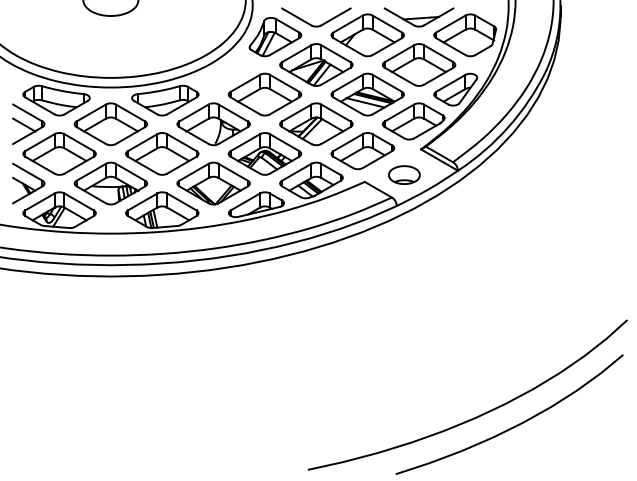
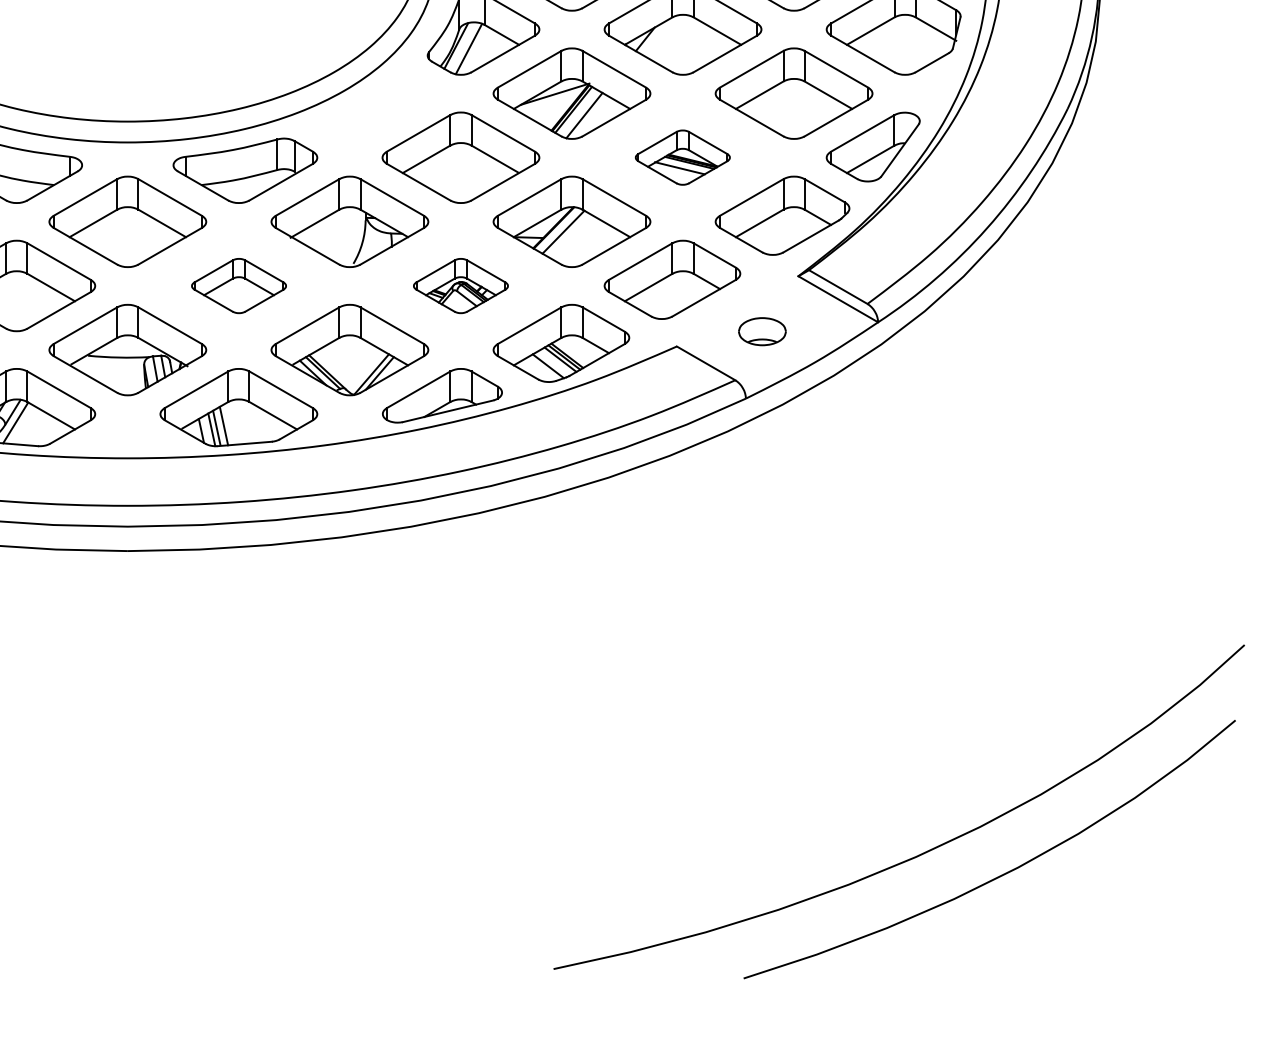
part: (367, 94) -> (682, 157), size x0.6
part: (162, 153) -> (239, 285), size x0.6
part: (264, 153) -> (459, 285), size x0.6
part: (404, 174) -> (762, 330), size x0.7

